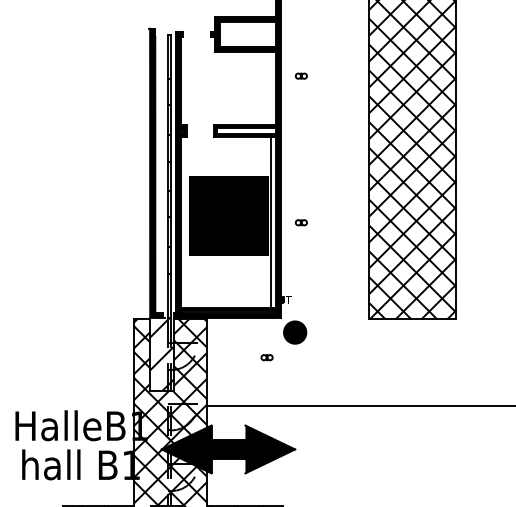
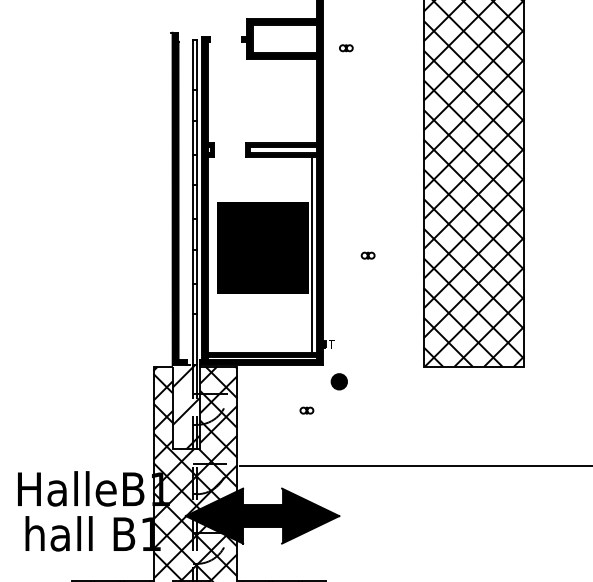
part: (300, 75) -> (345, 47), moved
part: (300, 222) -> (367, 255), moved
part: (295, 332) -> (339, 381), size x0.6

